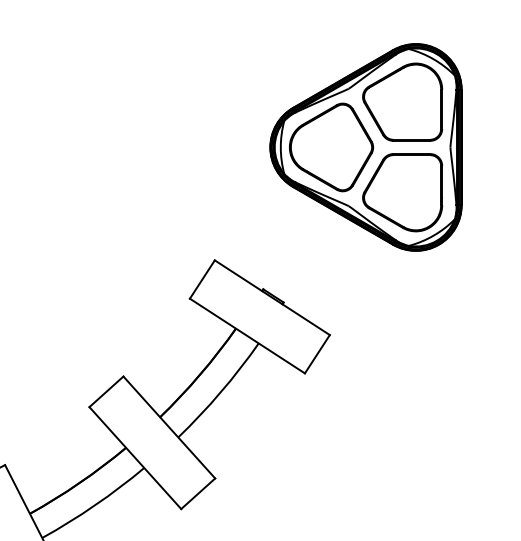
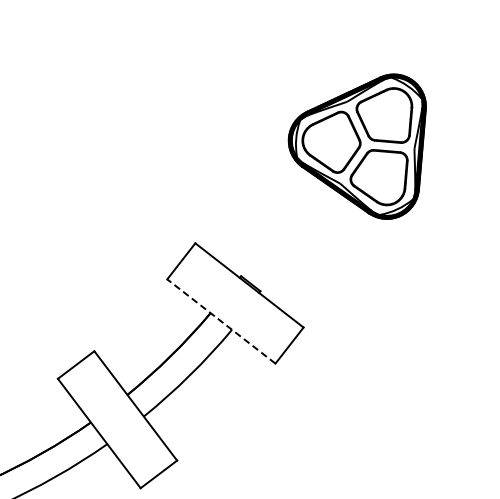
part: (365, 147) -> (355, 143), size x0.7
line: (247, 336) -> (221, 321), solid -> dashed

